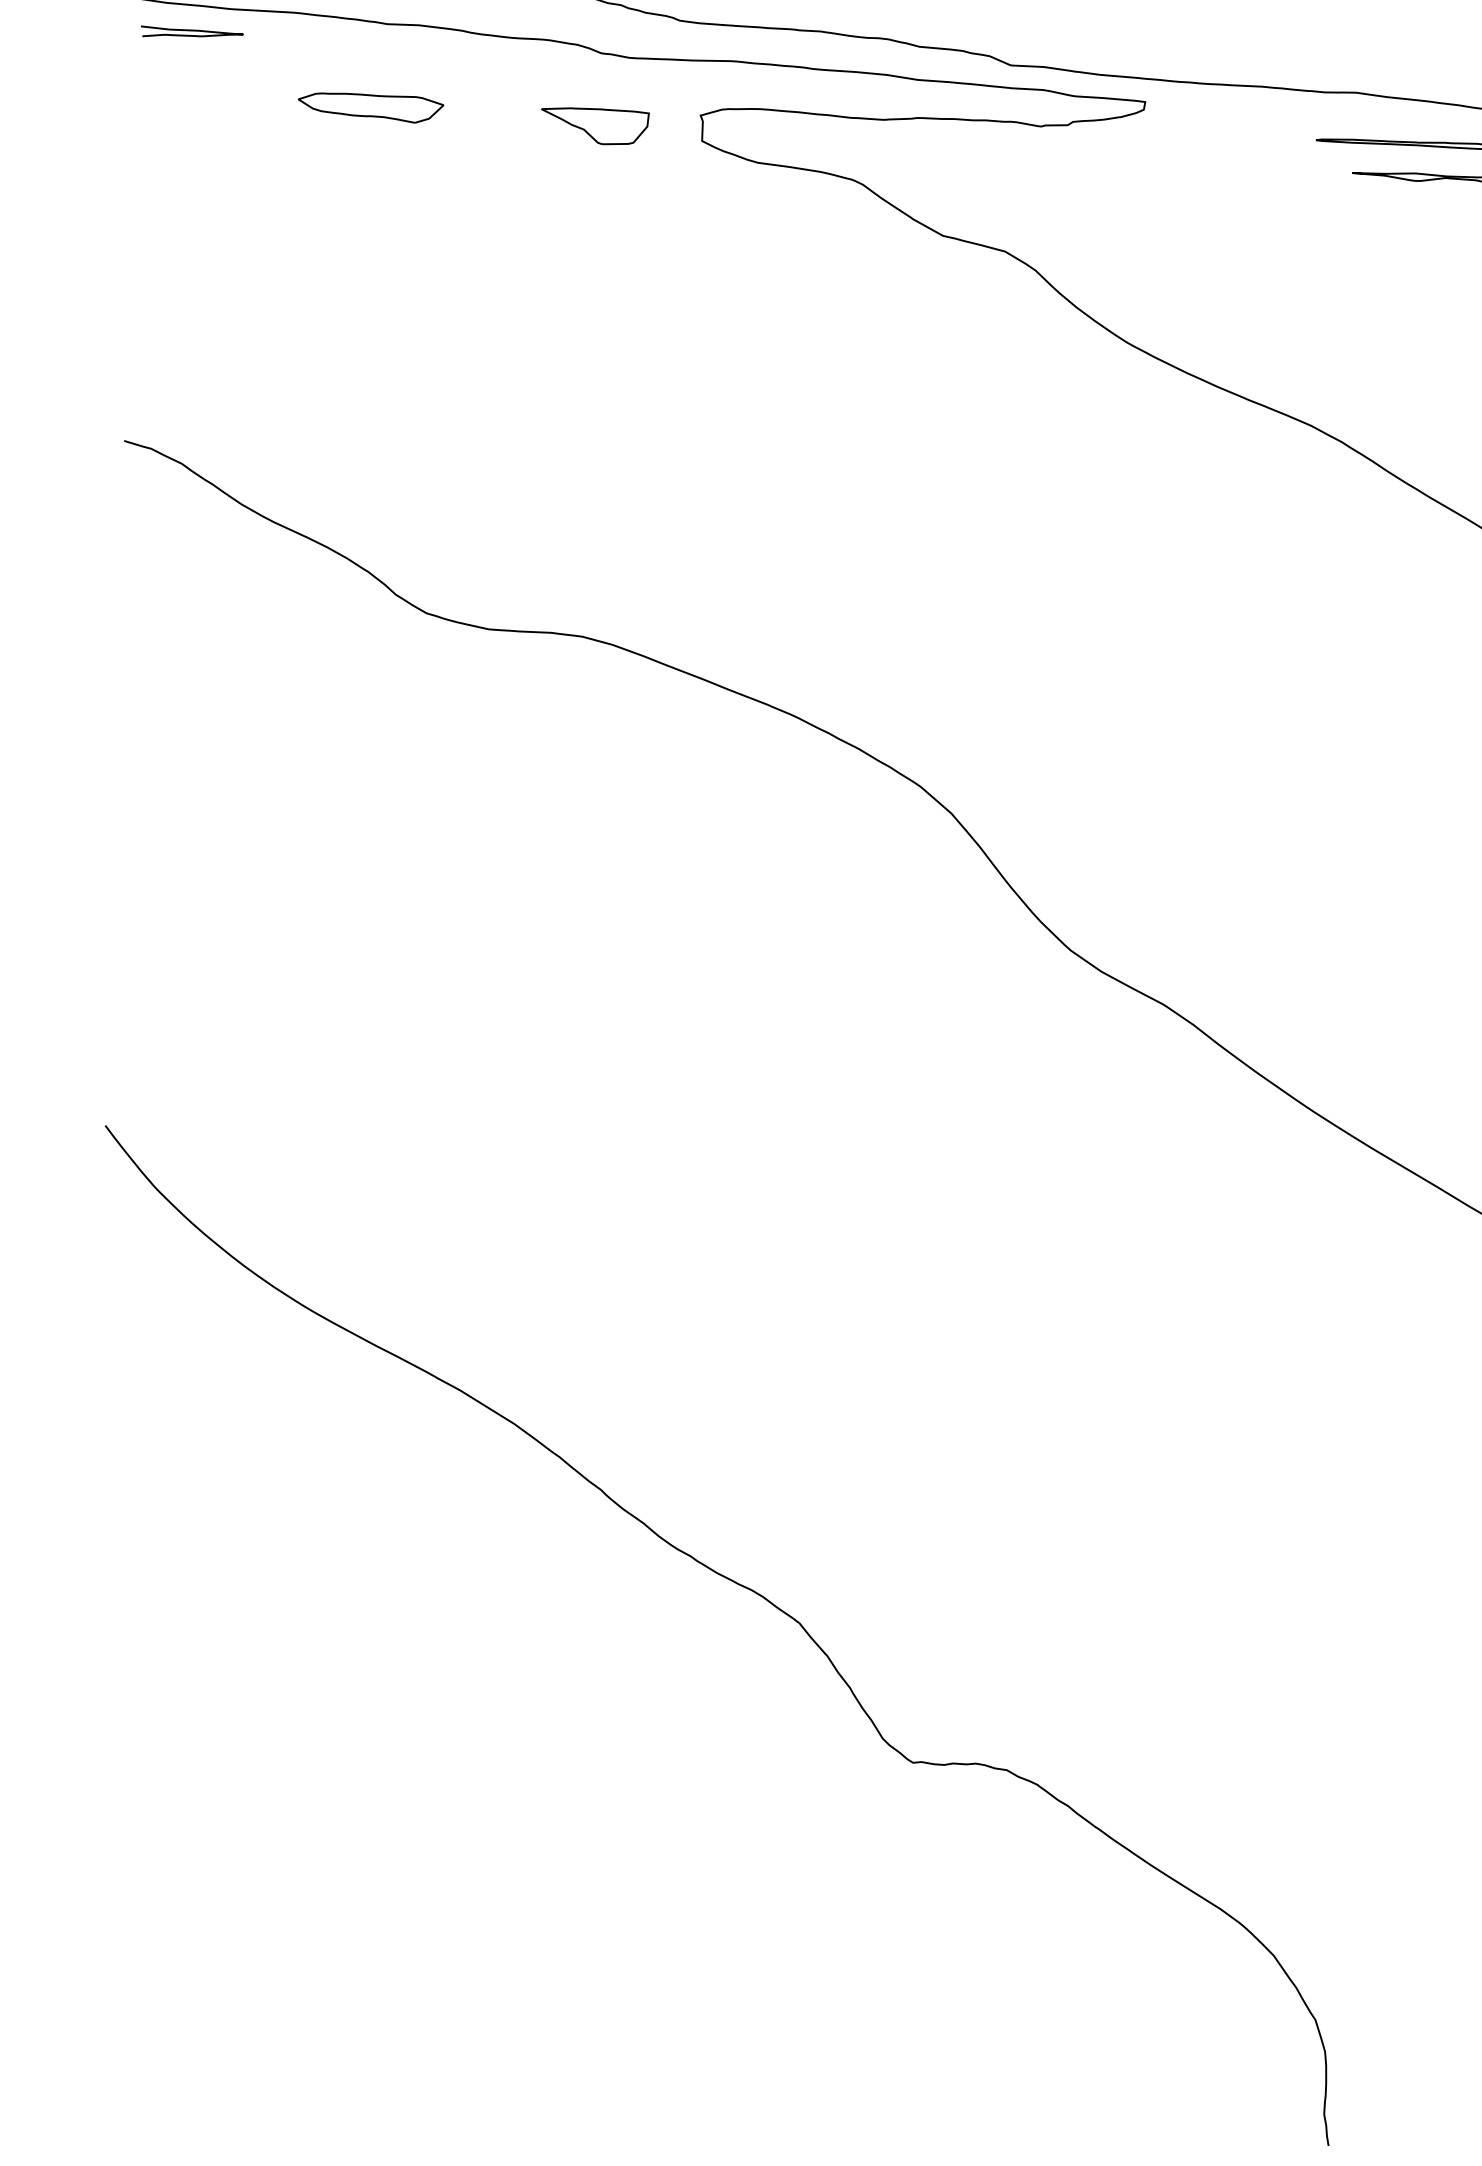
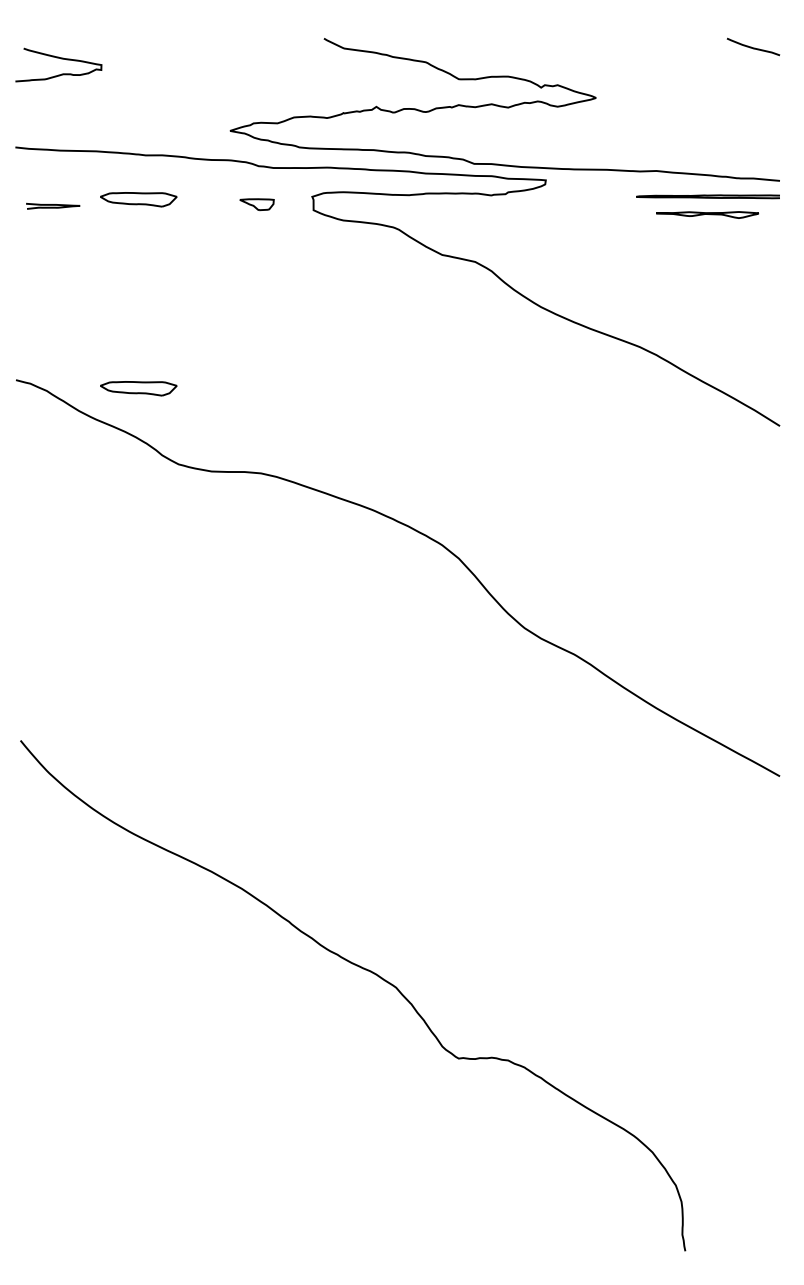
curve: (192, 31) -> (53, 205), moved
part: (594, 125) -> (256, 204), size x0.6
part: (356, 466) -> (138, 388), added

